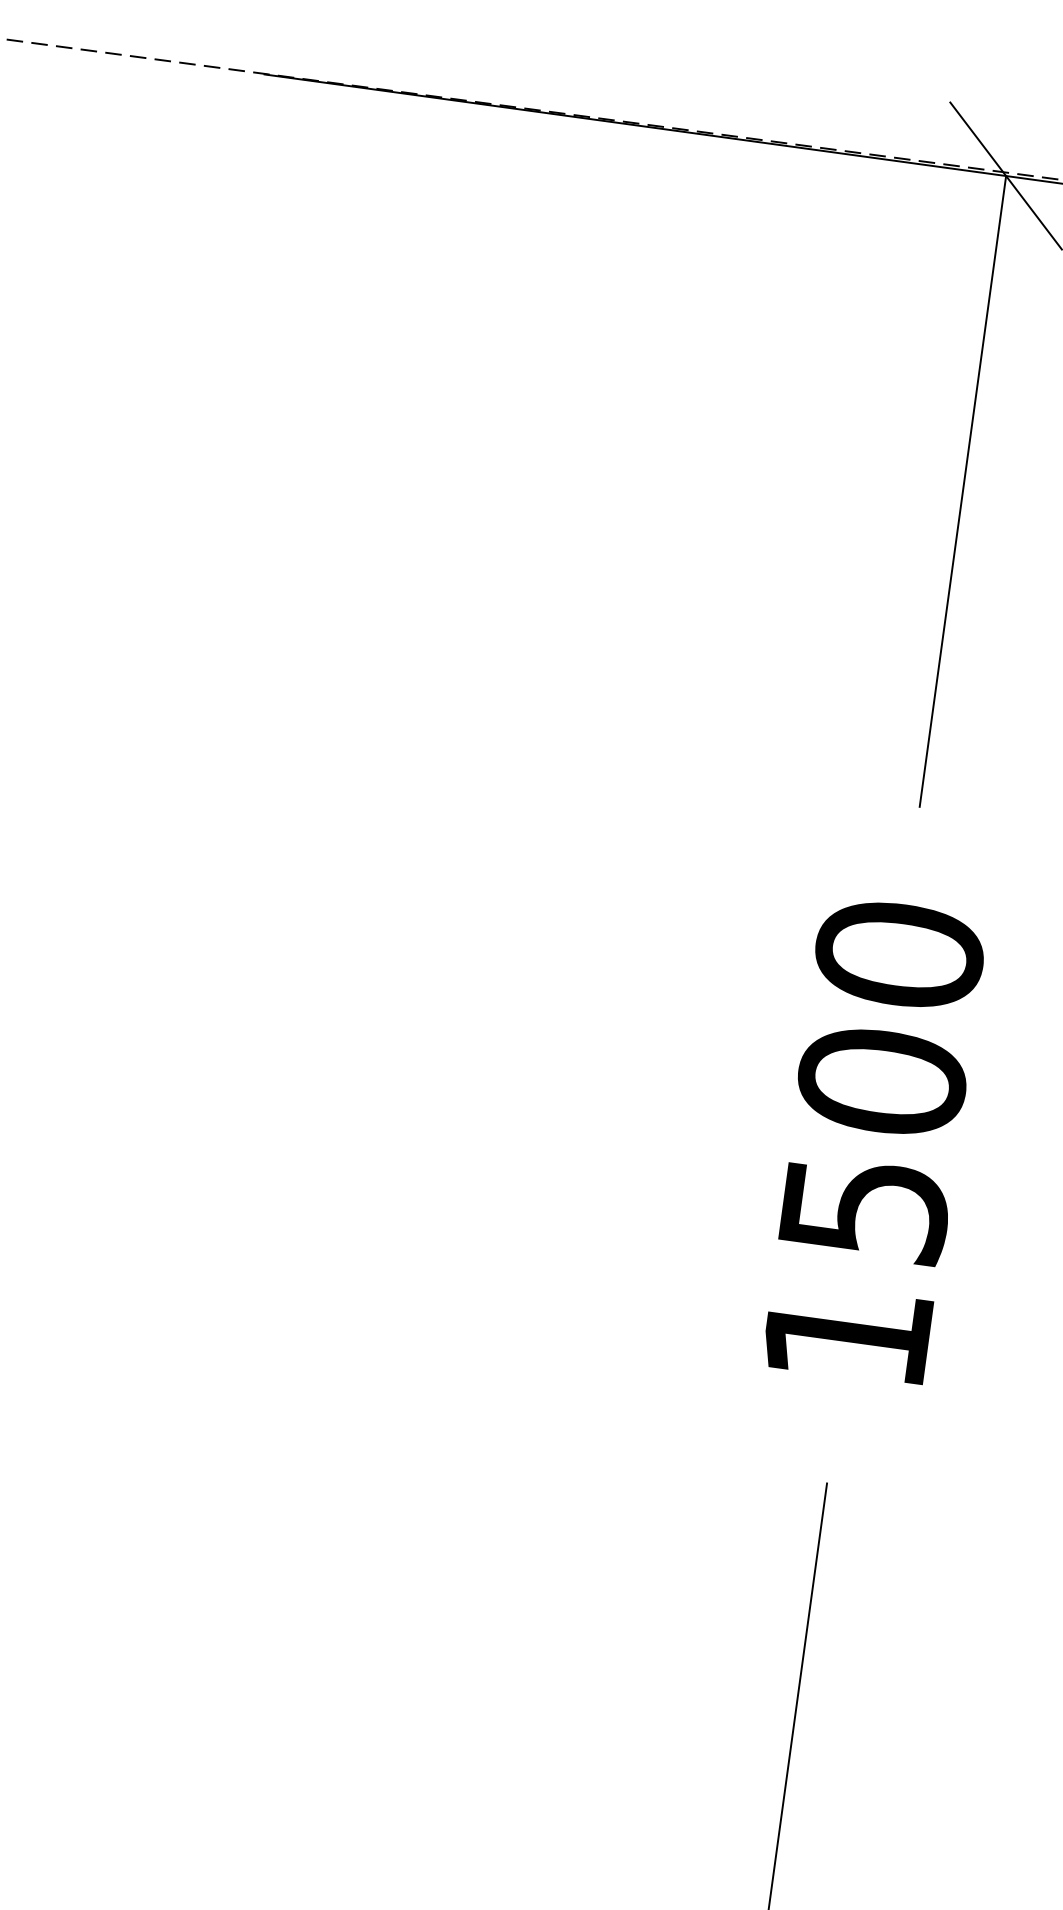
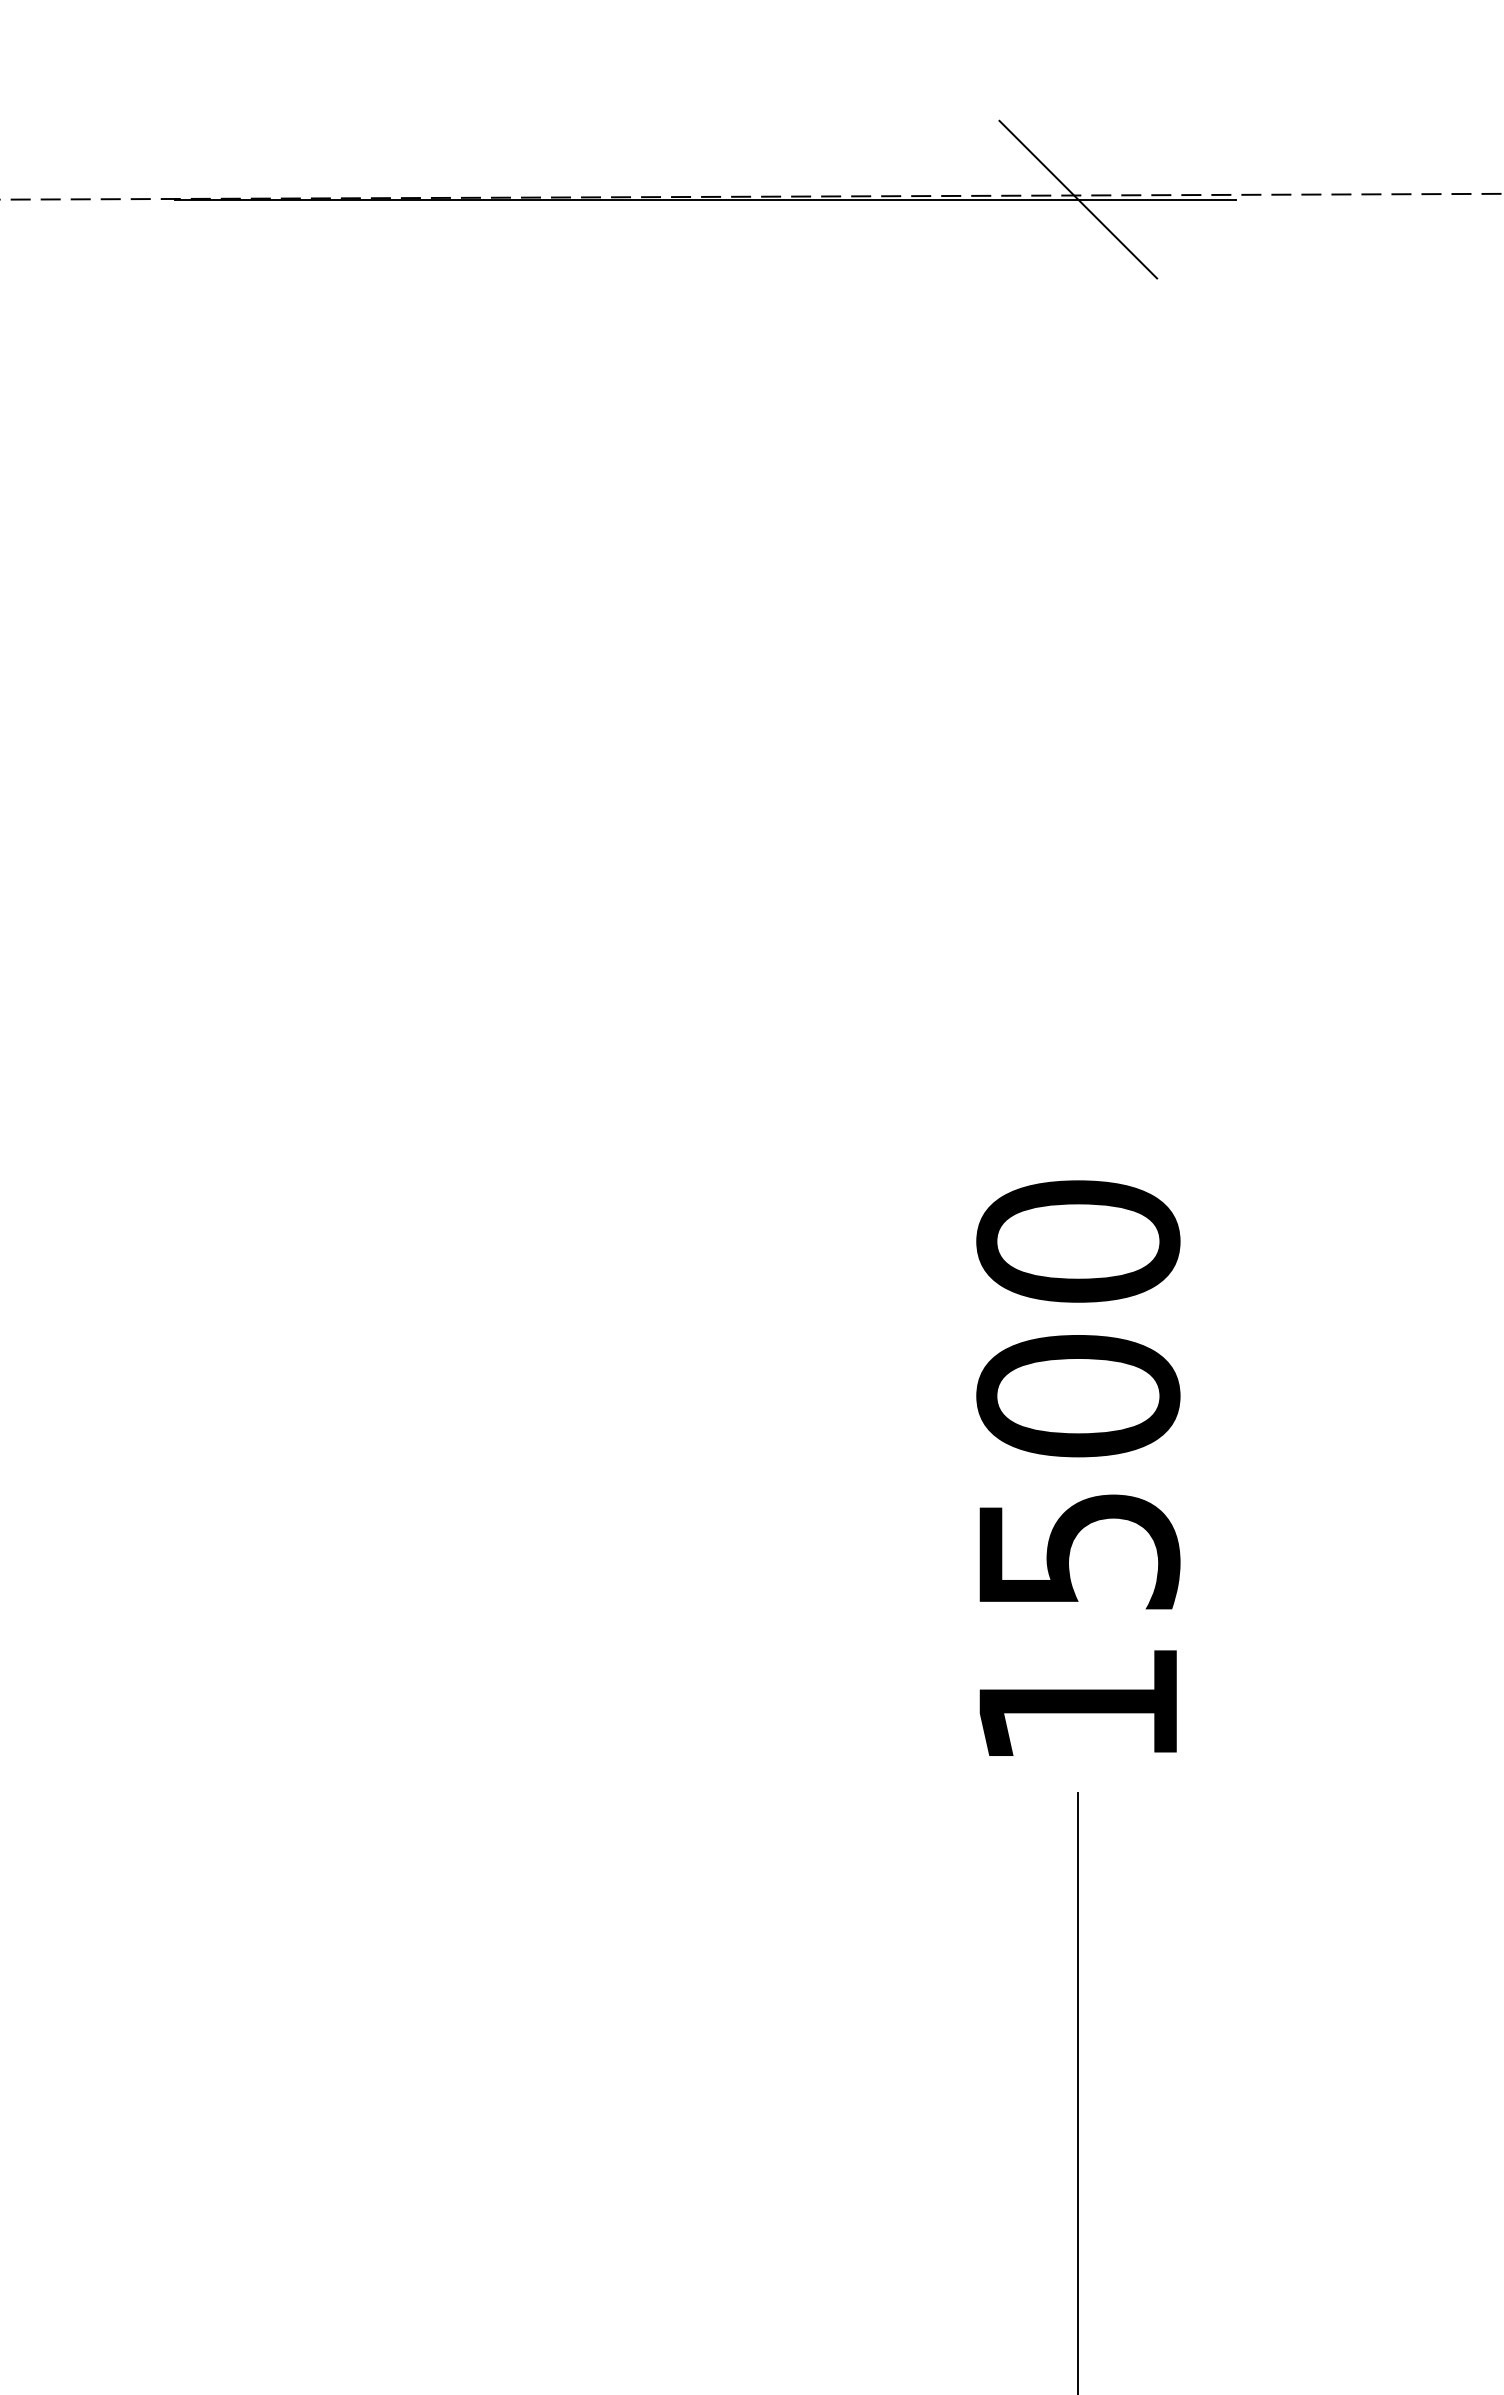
line: (963, 491) -> (1078, 583), removed
text: (874, 1140) -> (1078, 1467), moved

